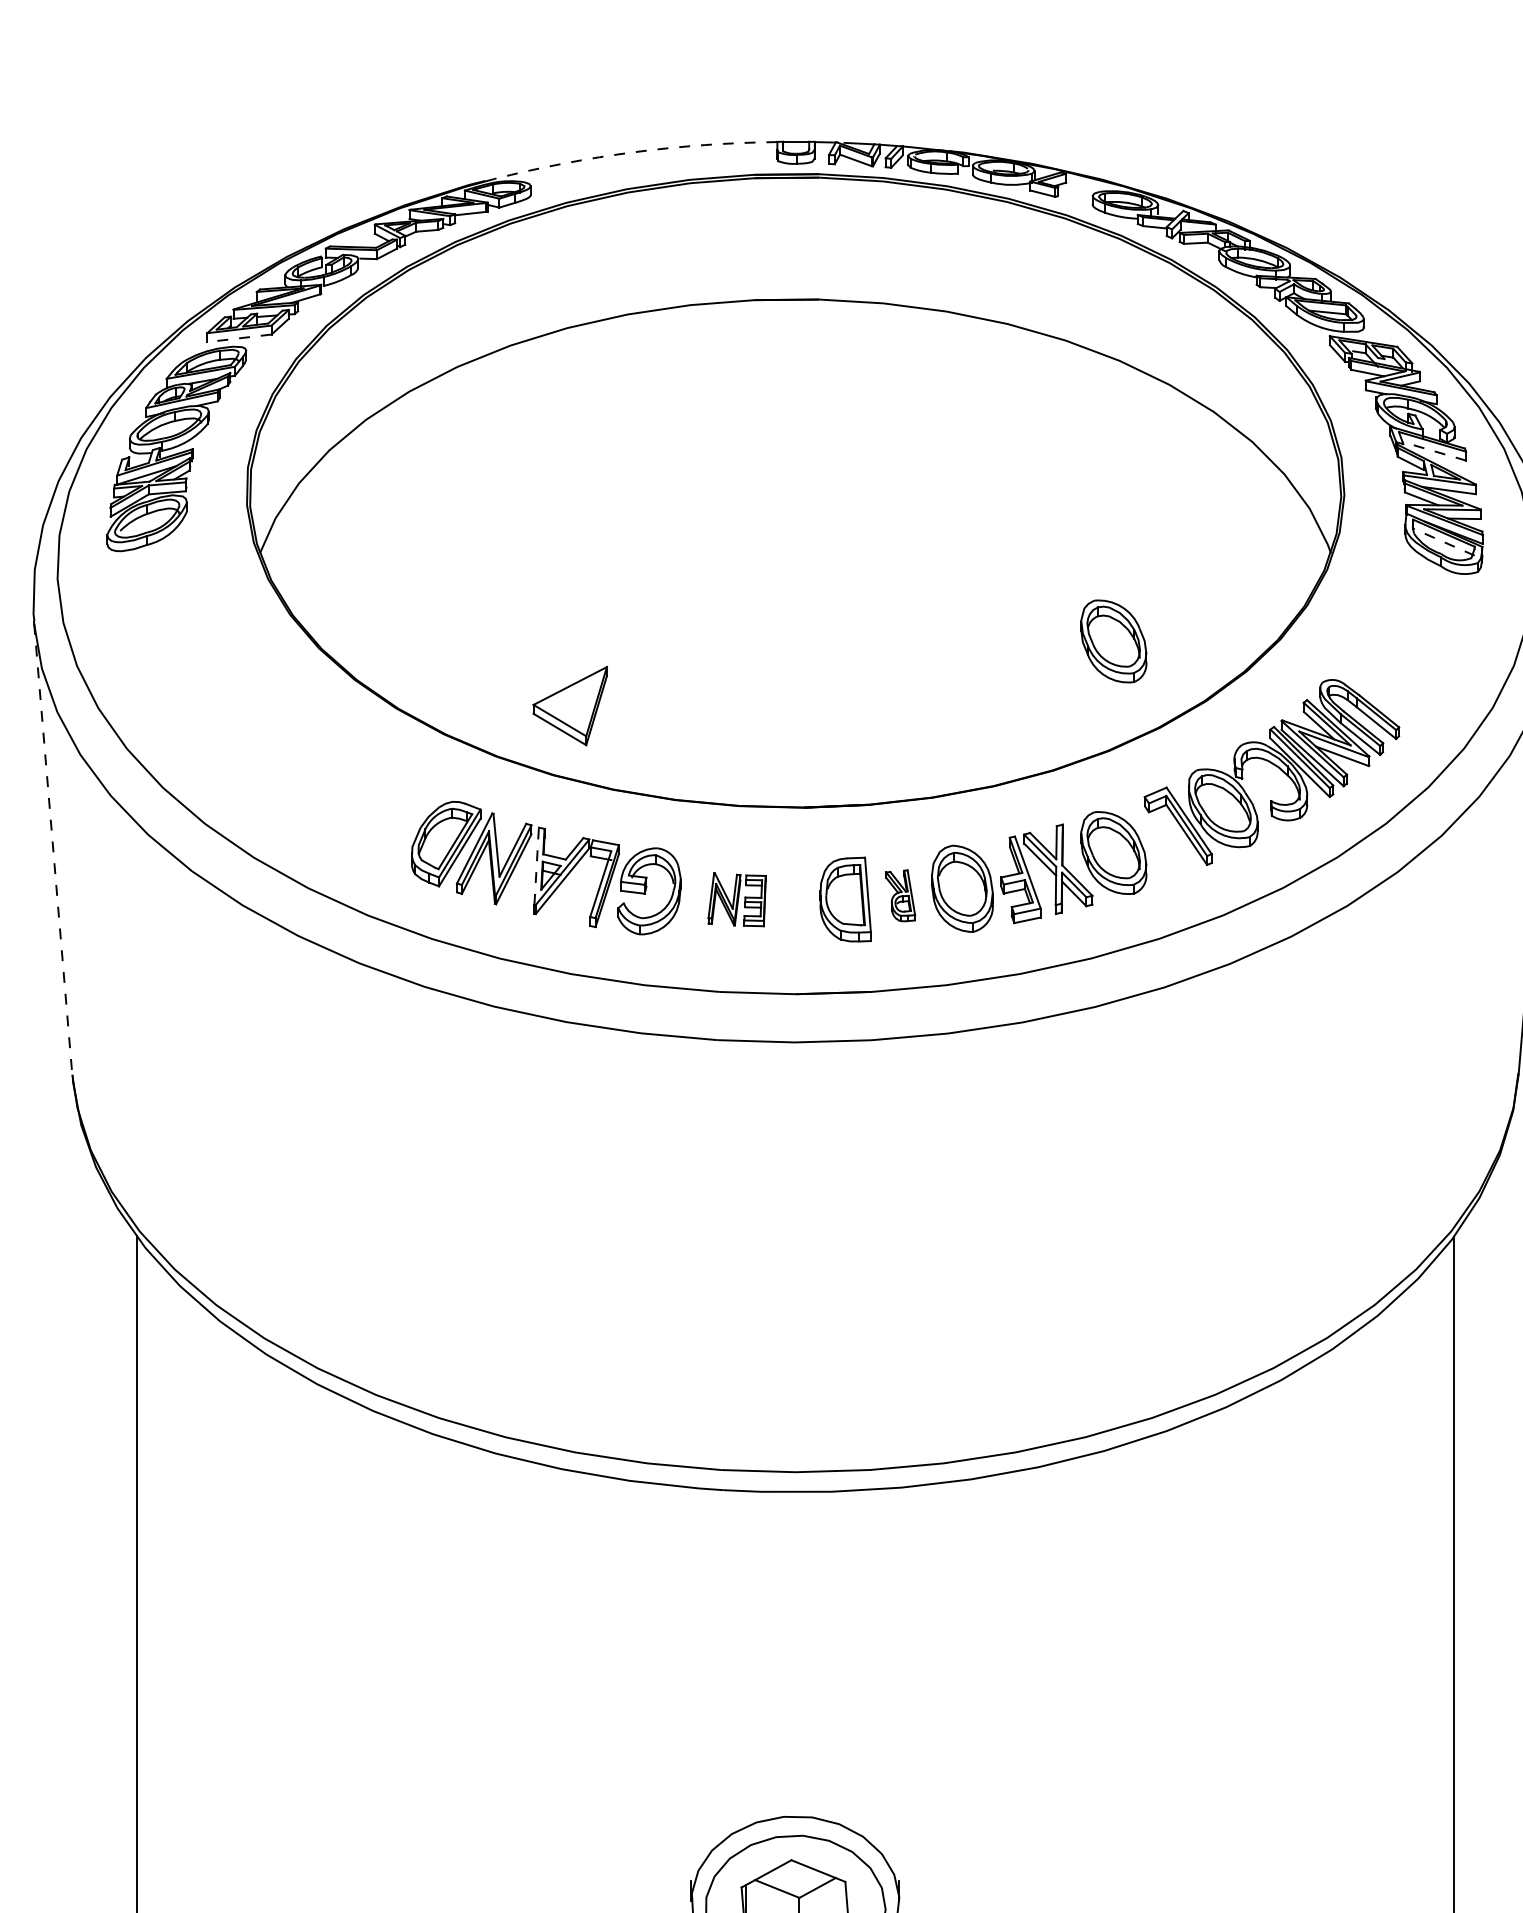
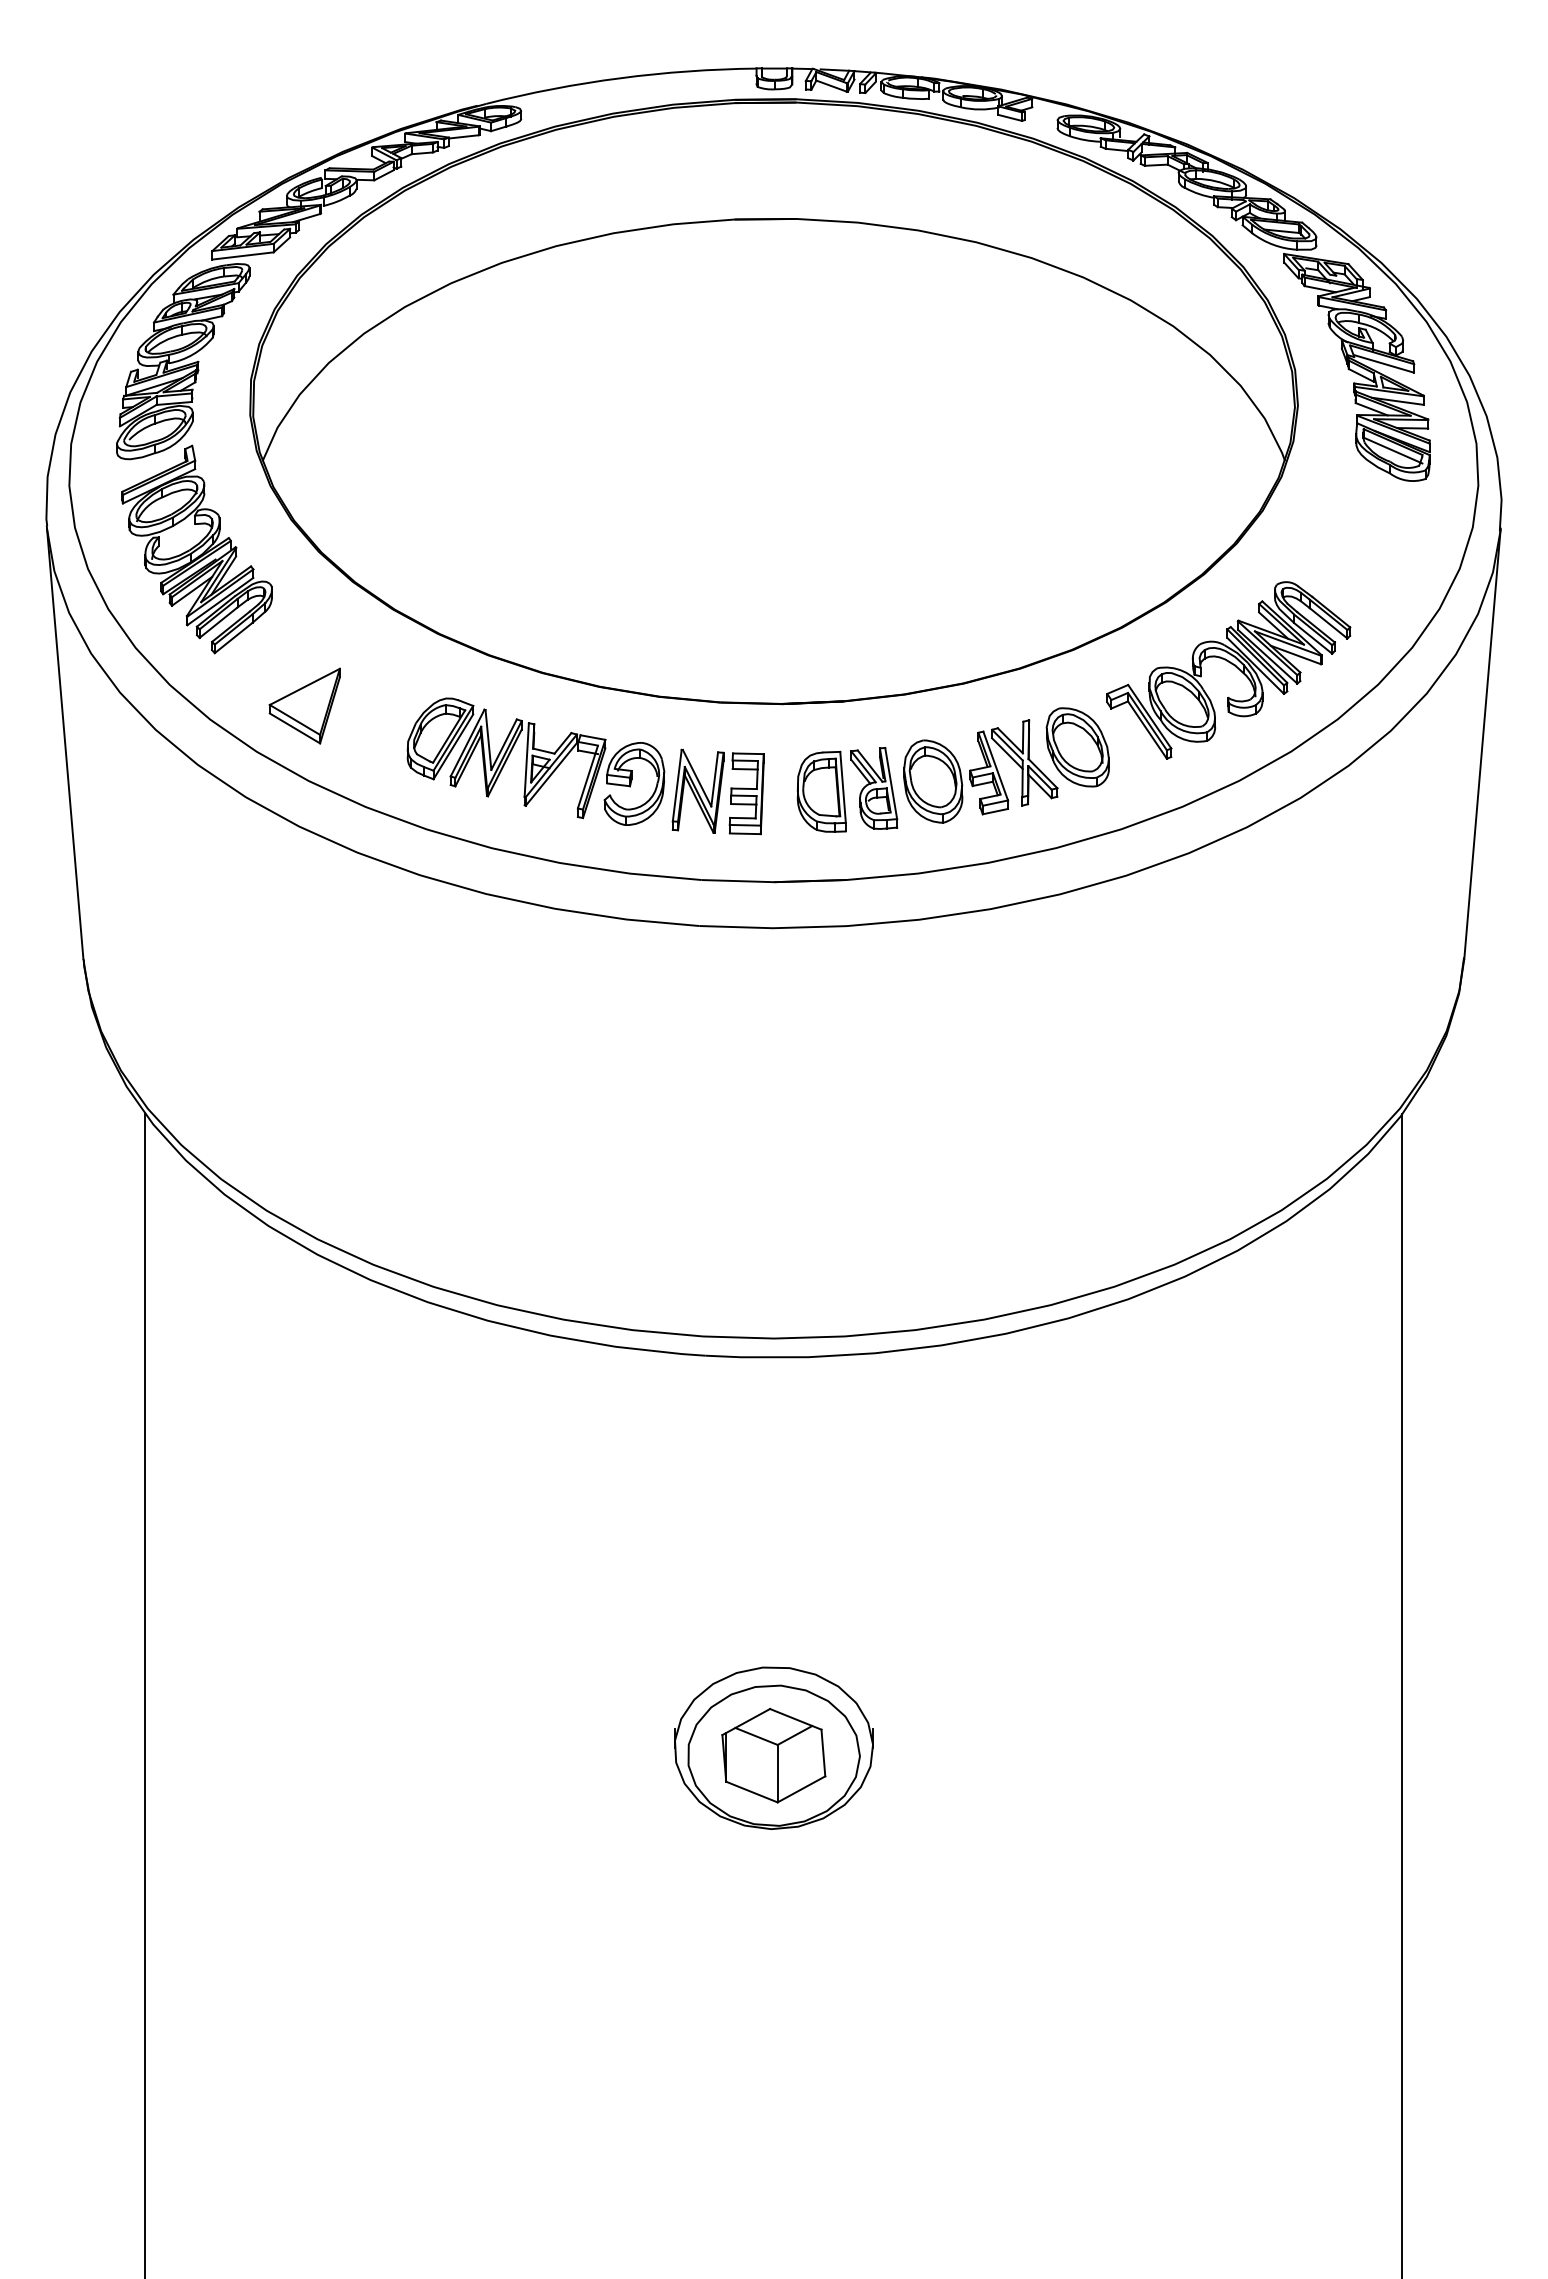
arc: (634, 152) -> (620, 78), dashed -> solid
line: (239, 337) -> (243, 255), dashed -> solid
line: (1432, 450) -> (1382, 363), dashed -> solid
line: (1443, 542) -> (1392, 450), dashed -> solid
part: (1113, 641) -> (1077, 545), removed
part: (190, 645) -> (196, 549), added
part: (569, 705) -> (304, 705), moved
line: (53, 848) -> (65, 743), dashed -> solid
line: (536, 866) -> (526, 760), dashed -> solid
part: (900, 895) -> (874, 787), size x1.67
part: (736, 899) -> (717, 791), size x1.67

